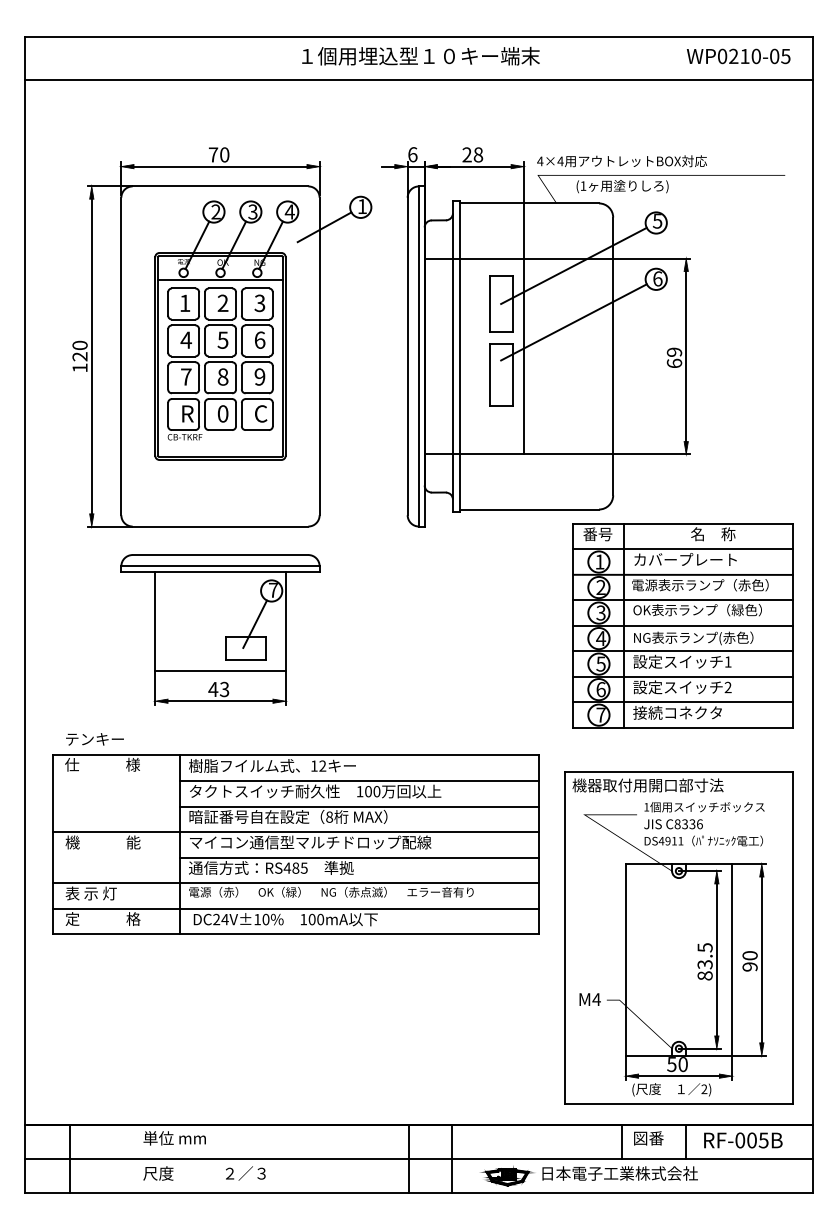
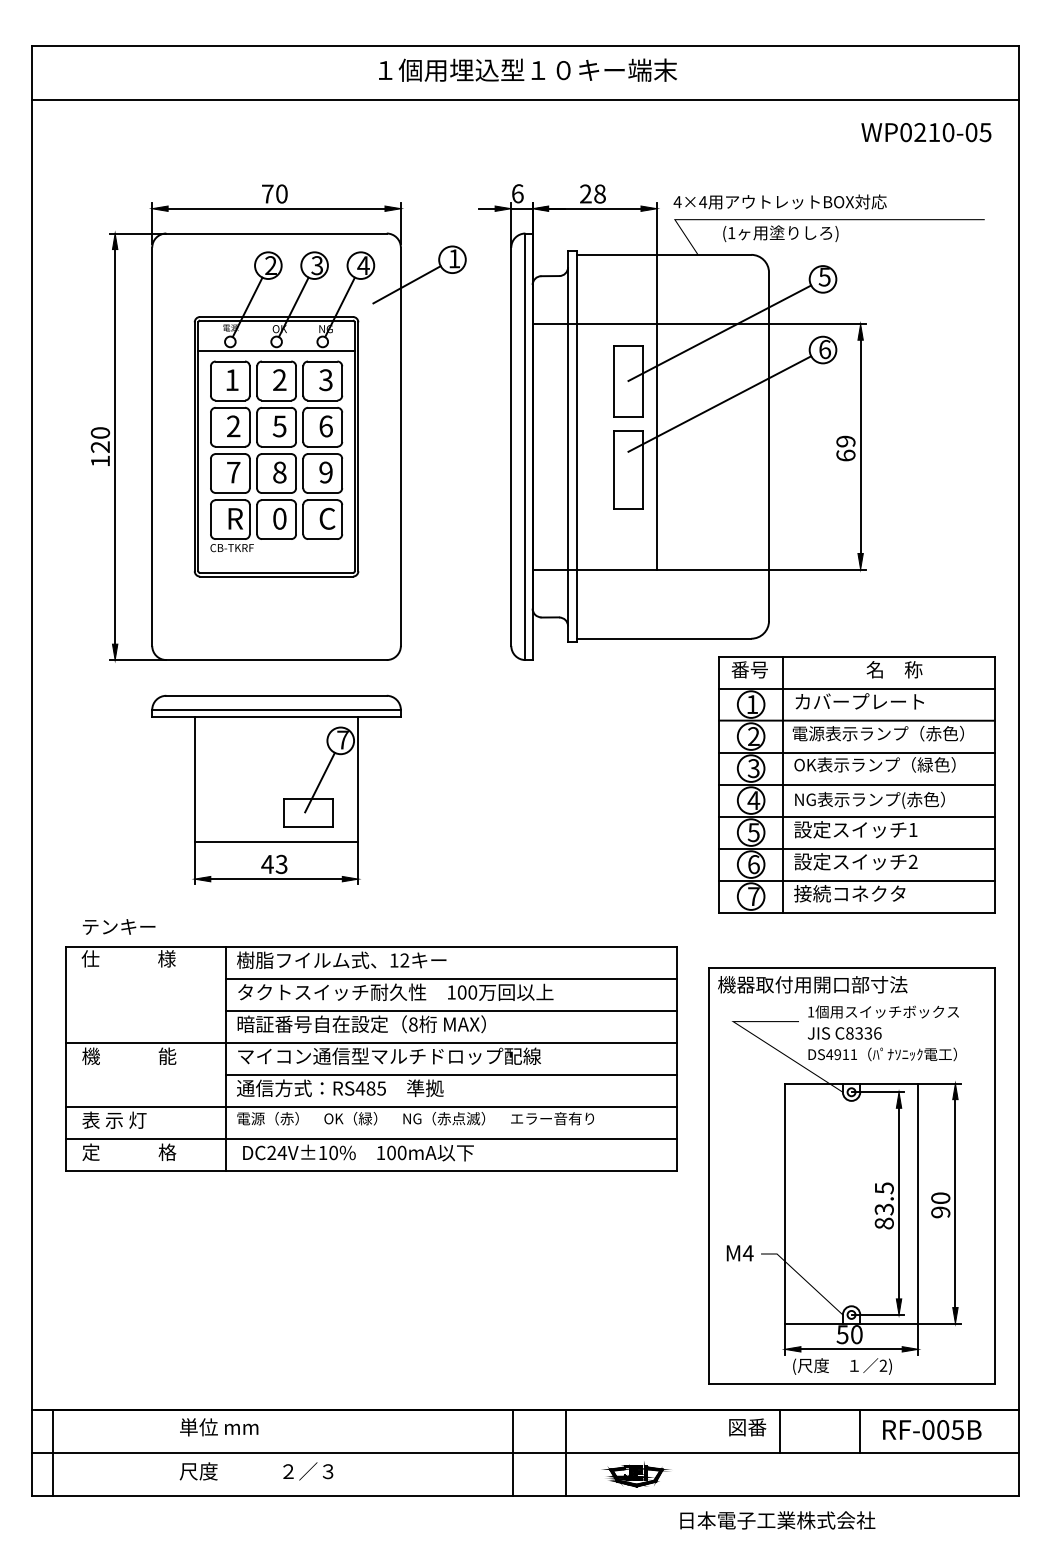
text: (738, 56) -> (926, 132), moved
text: (186, 340) -> (233, 426), 4 -> 2
text: (648, 1138) -> (747, 1427), moved
line: (70, 1158) -> (53, 1452), moved
text: (619, 1173) -> (777, 1520), moved

